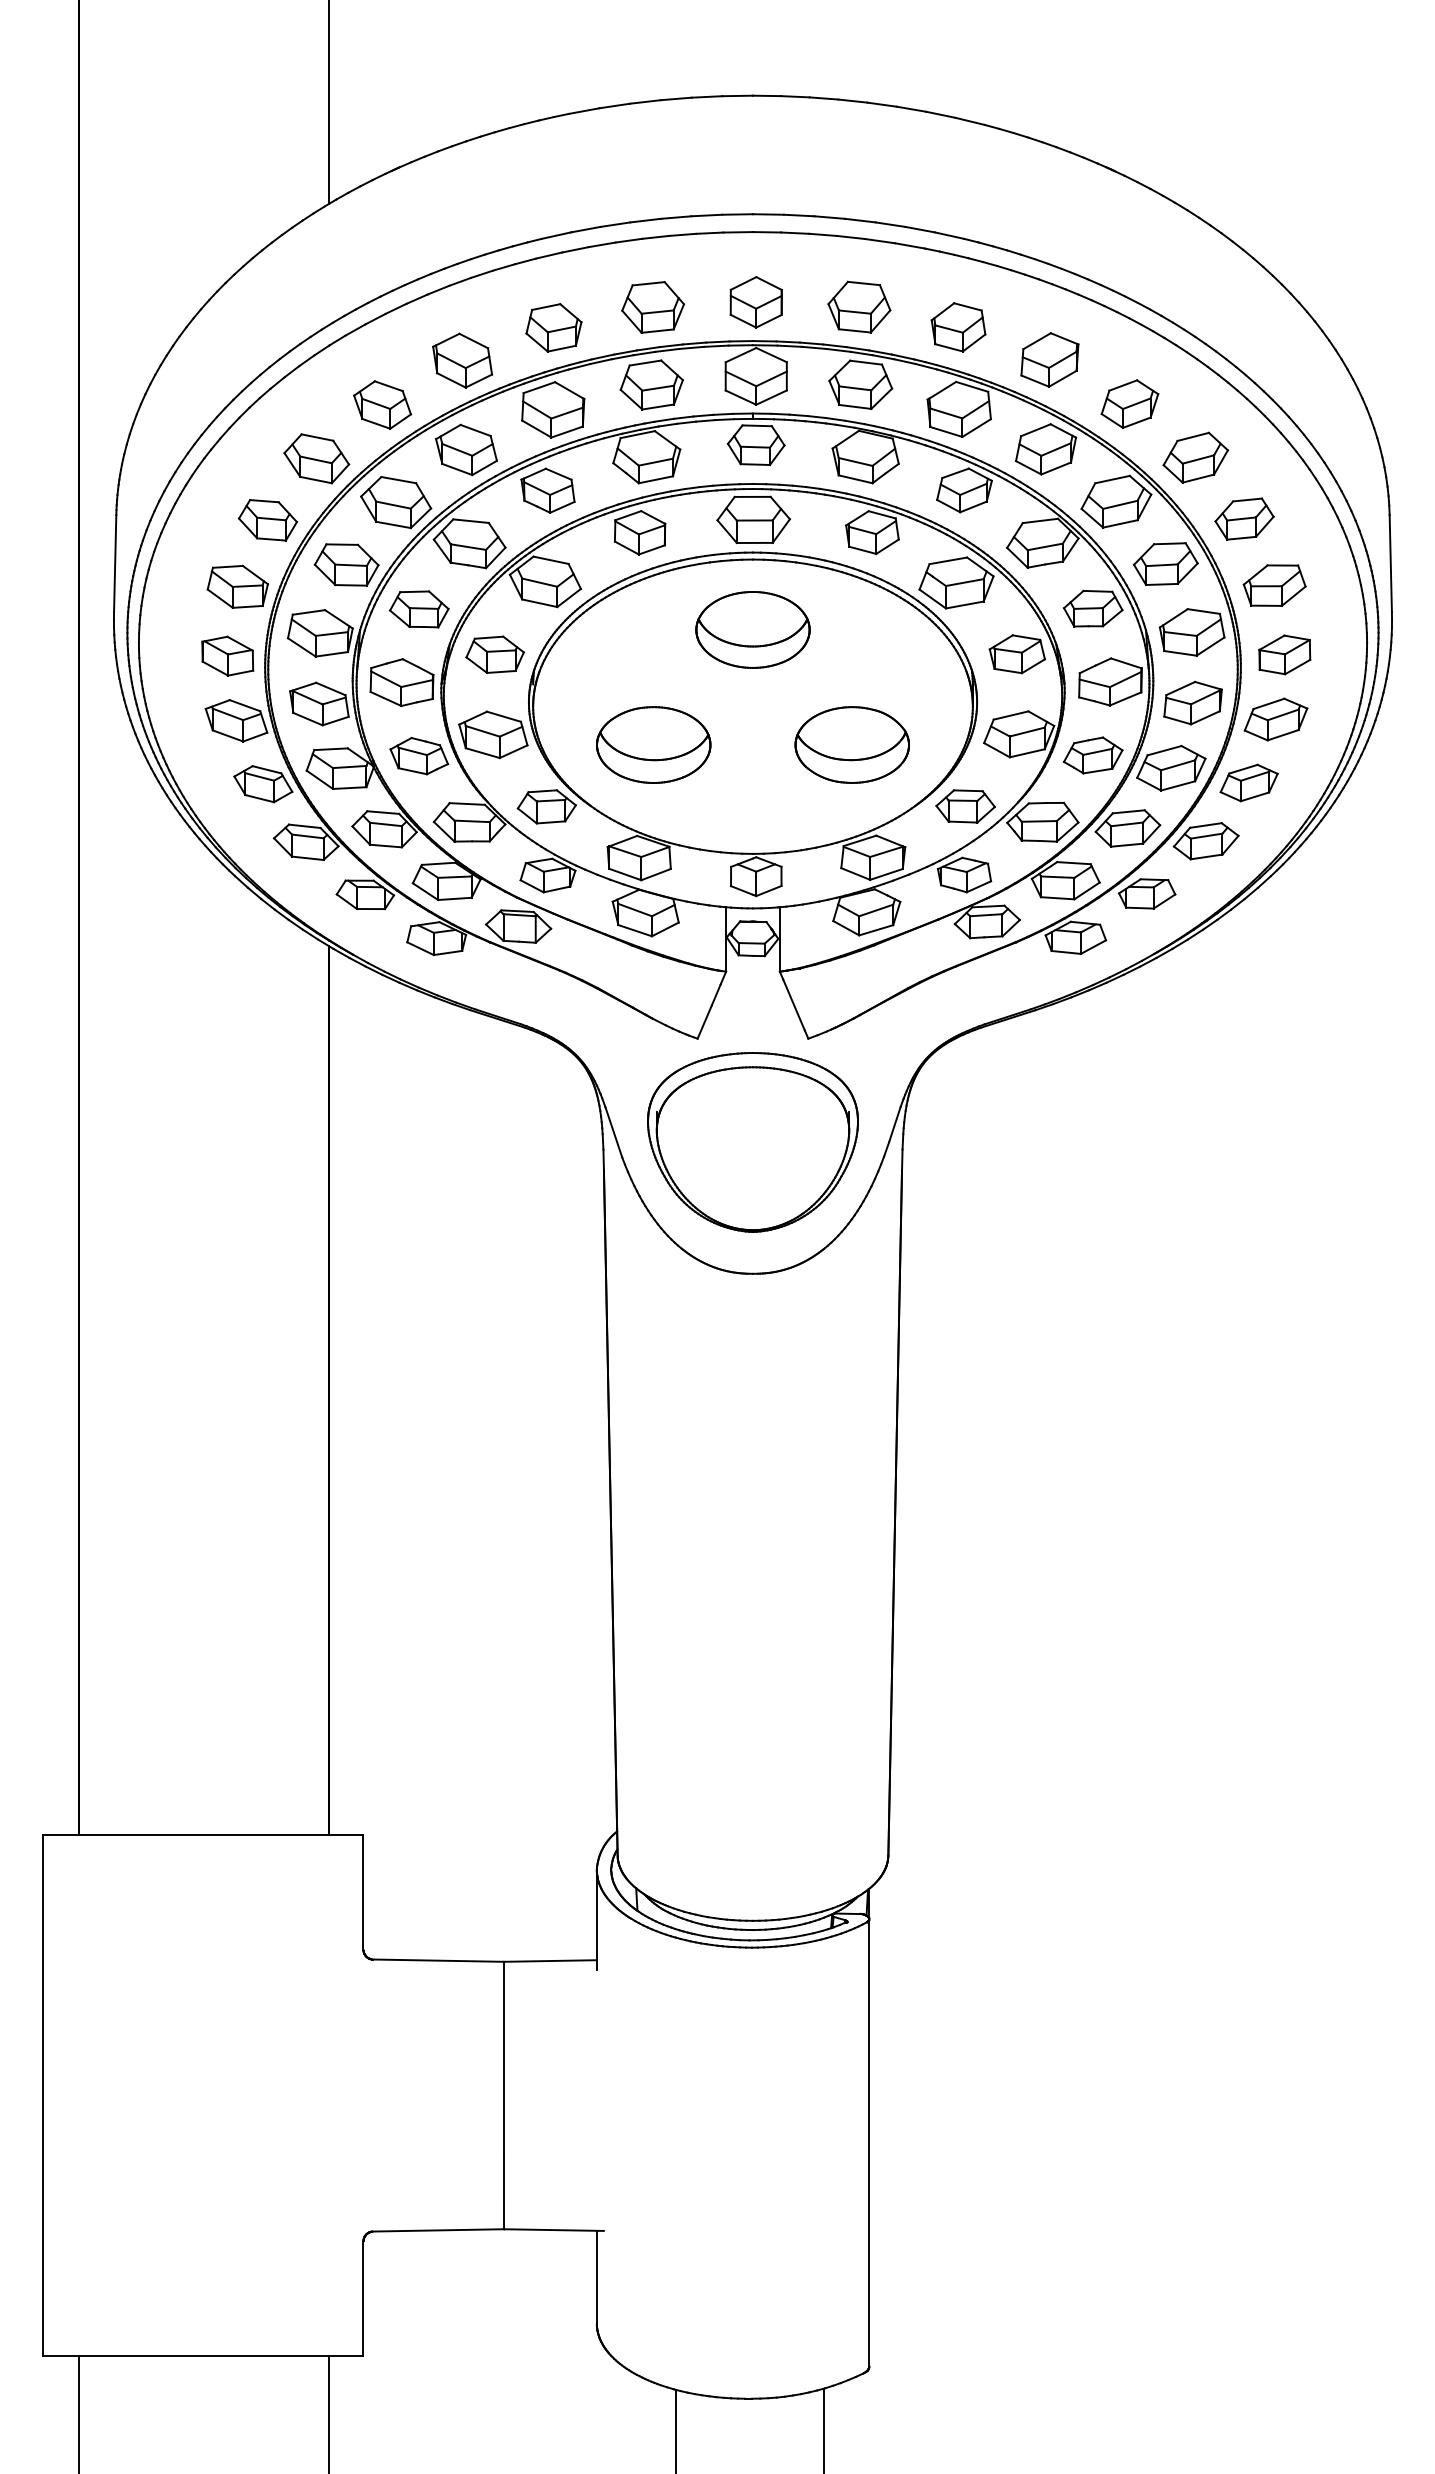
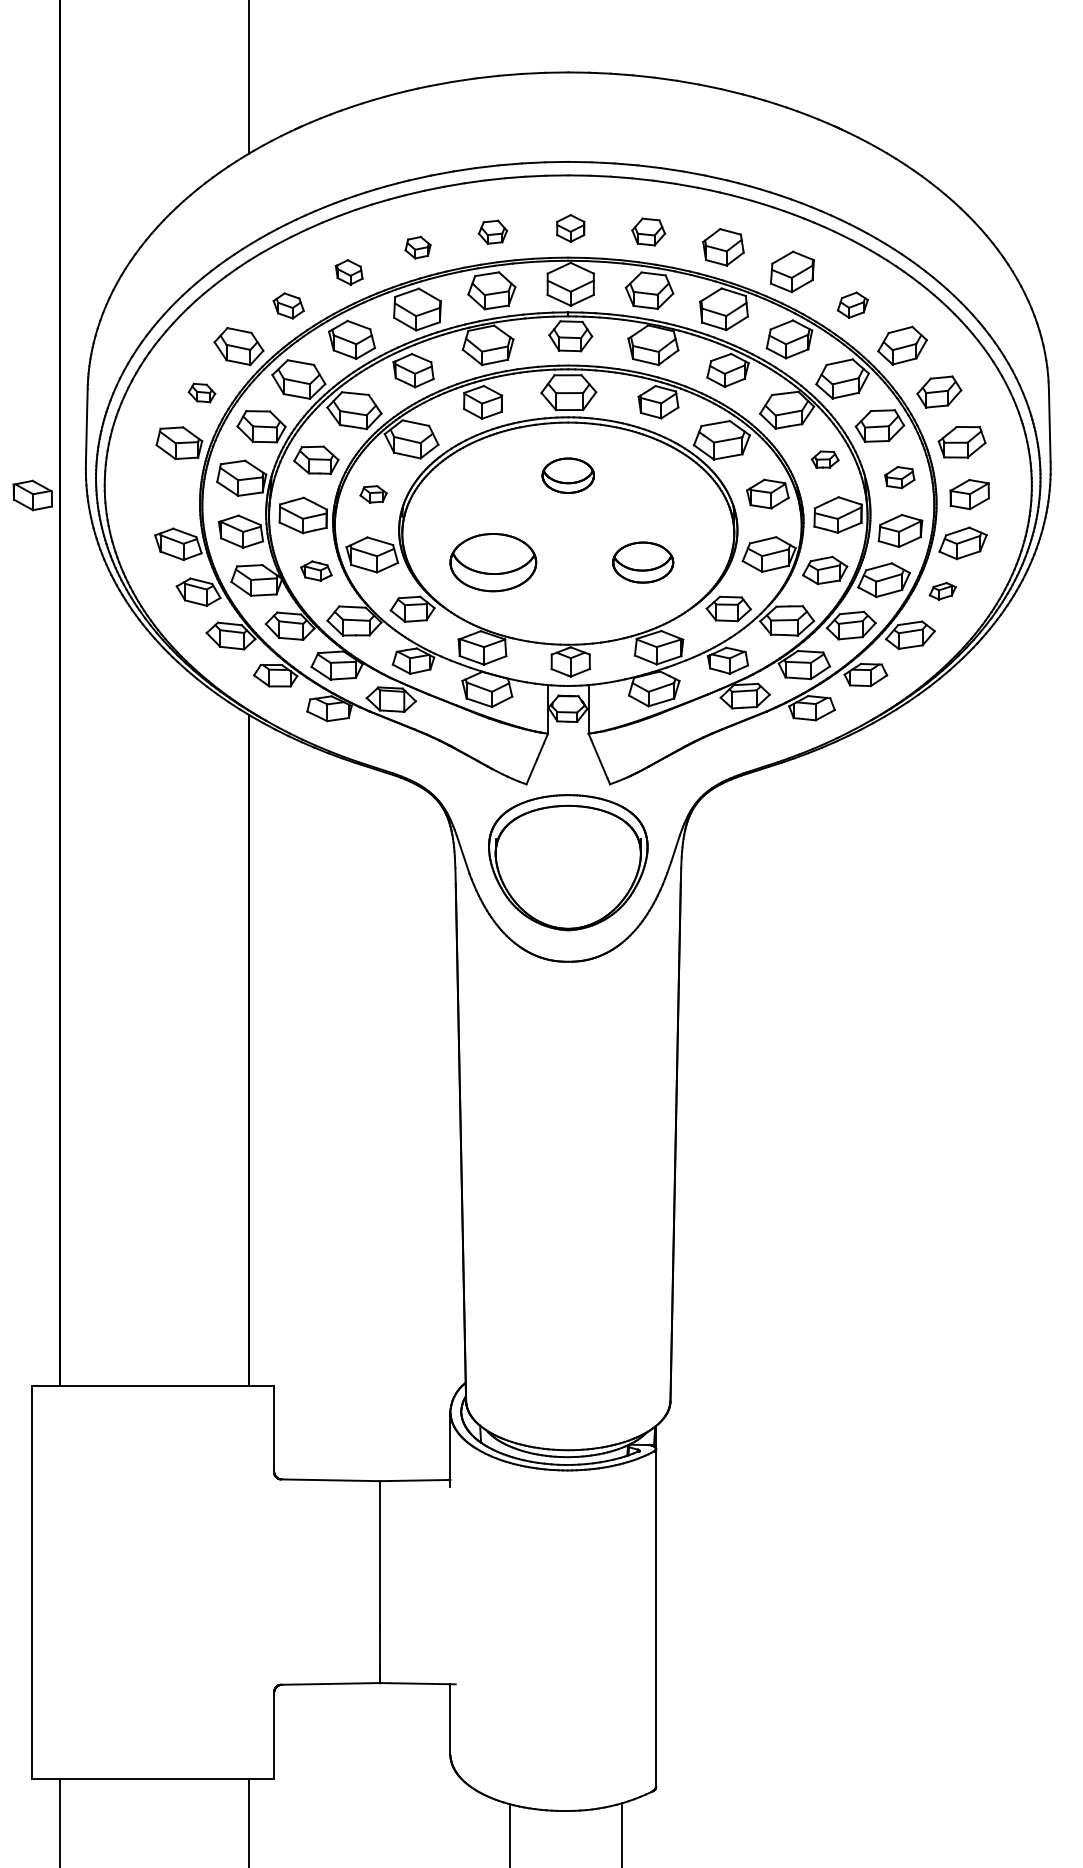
part: (755, 302) -> (570, 228), size x0.7
part: (859, 306) -> (648, 231), size x0.7
part: (653, 307) -> (493, 232), size x0.6
part: (553, 327) -> (417, 247), size x0.6
part: (462, 360) -> (349, 272), size x0.6
part: (1129, 403) -> (852, 304), size x0.7
part: (382, 404) -> (288, 305), size x0.7
part: (267, 520) -> (201, 393), size x0.6
part: (1093, 608) -> (825, 459), size x0.6
part: (752, 629) -> (567, 475), size x0.6
part: (1191, 632) -> (899, 477), size x0.6
part: (494, 654) -> (373, 494), size x0.6
part: (227, 655) -> (32, 495), moved
part: (851, 744) -> (642, 562), size x0.7
part: (419, 756) -> (316, 571), size x0.7
part: (1248, 782) -> (942, 590), size x0.6

